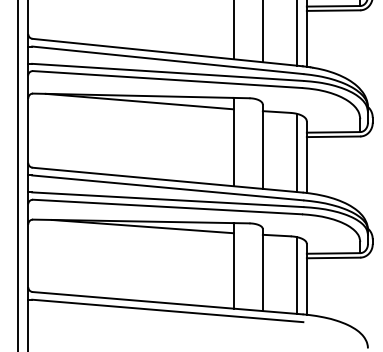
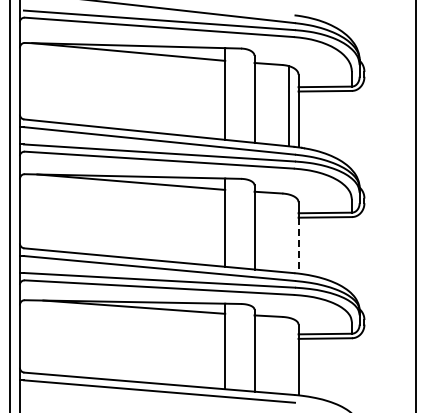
line: (296, 152) -> (288, 233), removed
line: (306, 164) -> (298, 245), solid -> dashed
line: (296, 274) -> (288, 355), removed

